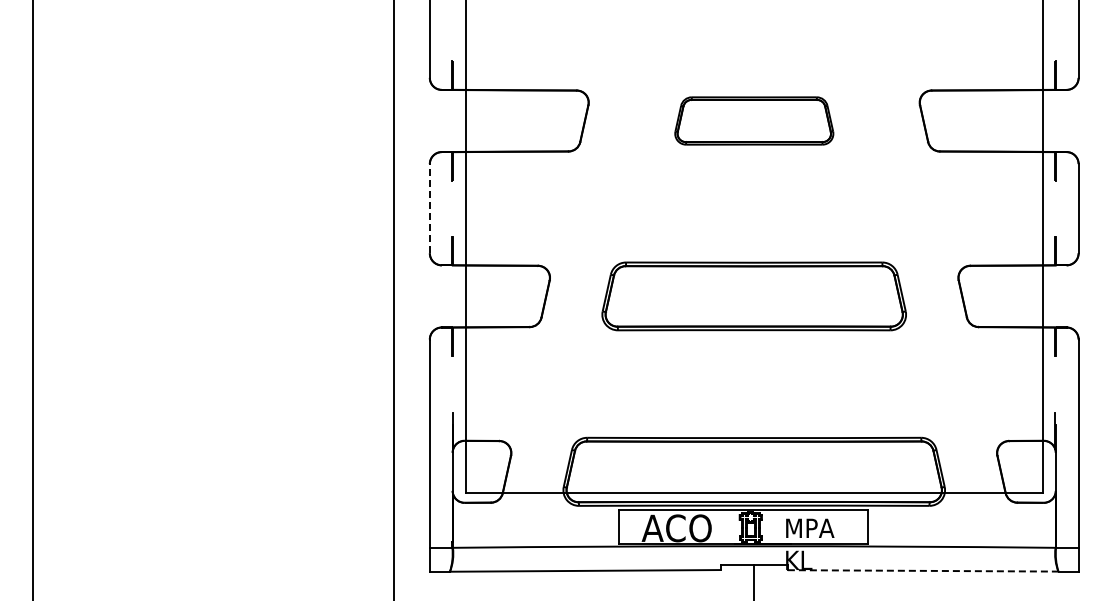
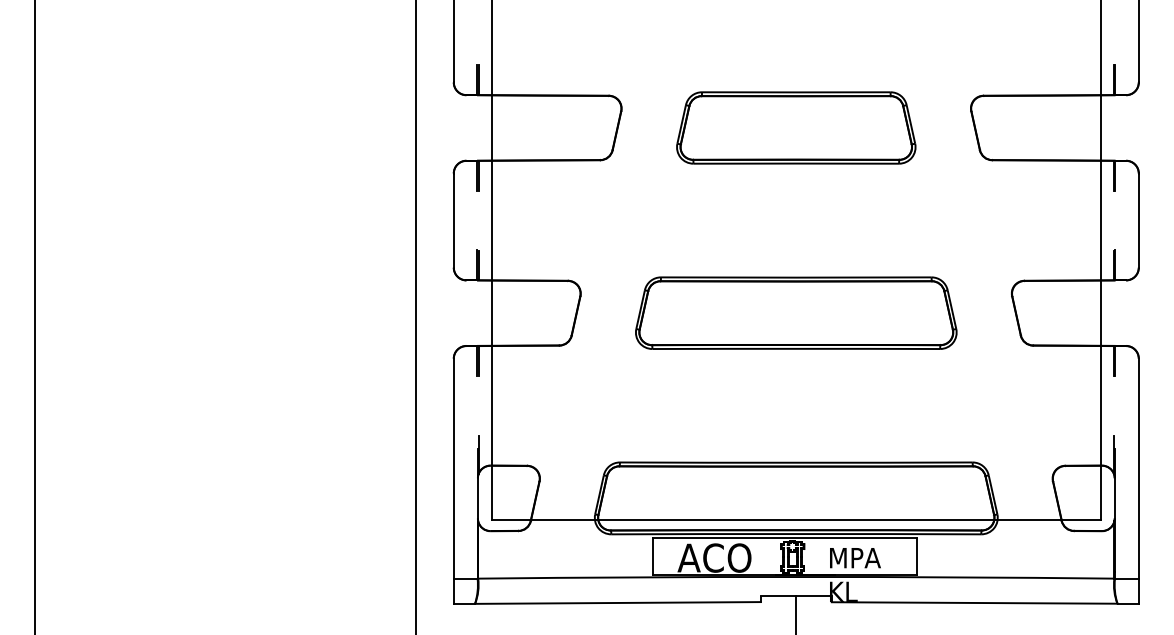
part: (754, 120) -> (796, 127), size x1.43
line: (429, 208) -> (453, 220), dashed -> solid
line: (923, 570) -> (975, 602), dashed -> solid

